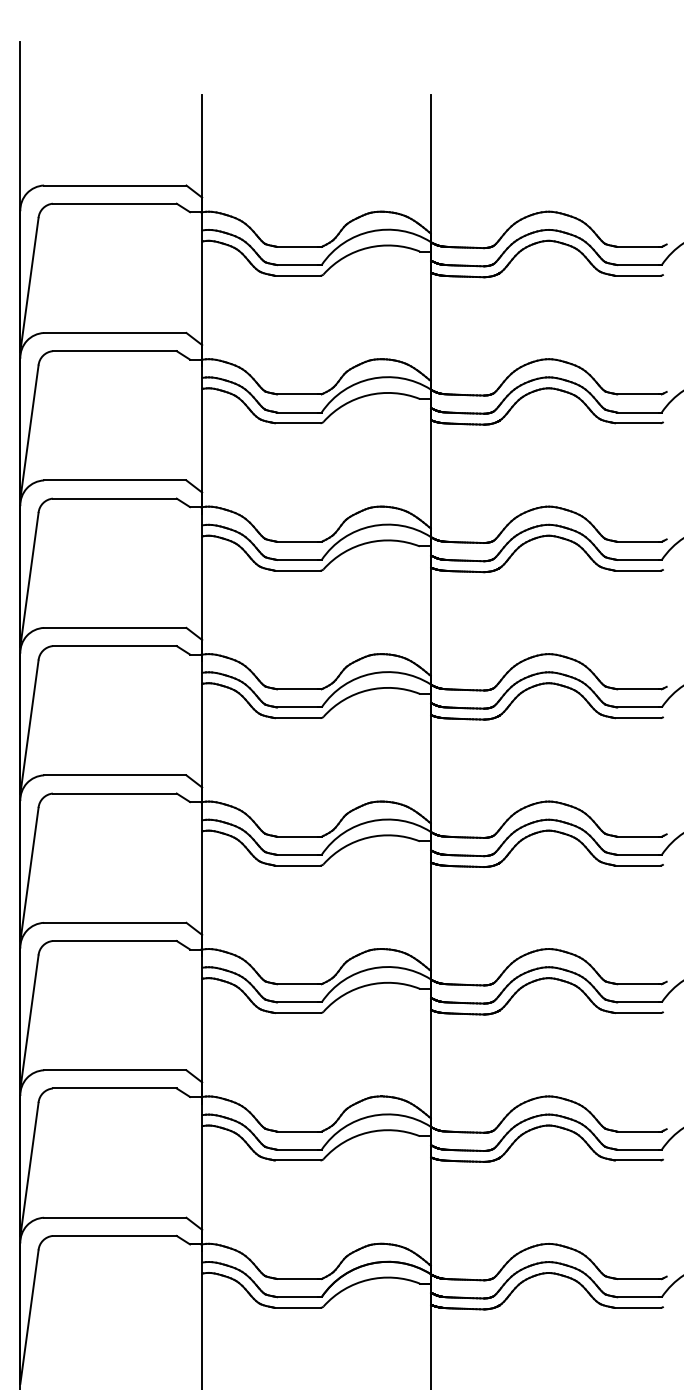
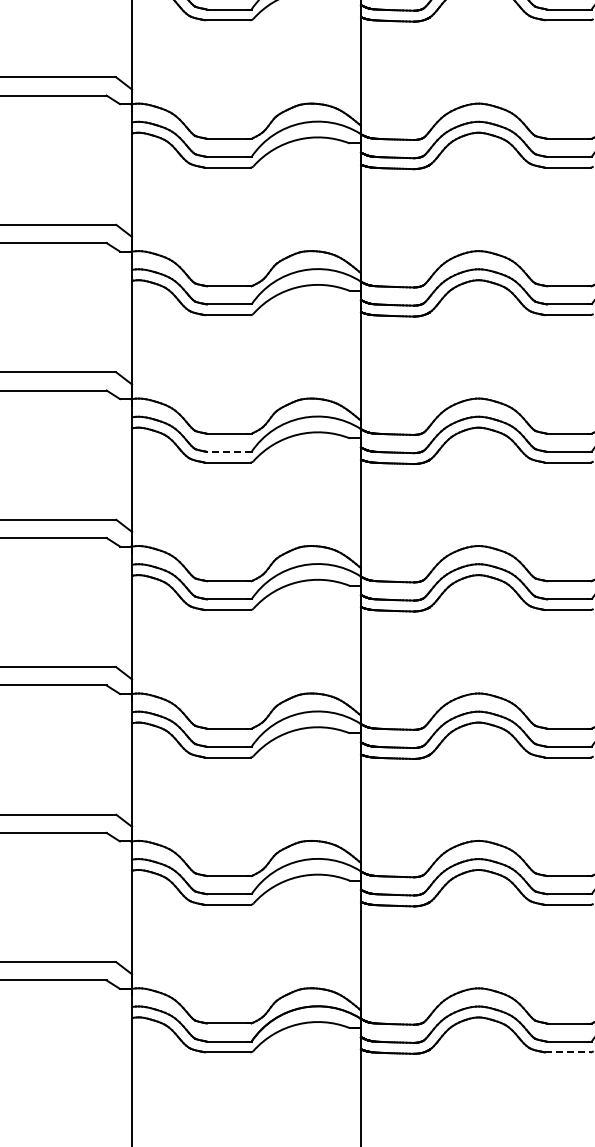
line: (298, 707) -> (228, 451), solid -> dashed
line: (637, 1307) -> (567, 1051), solid -> dashed

